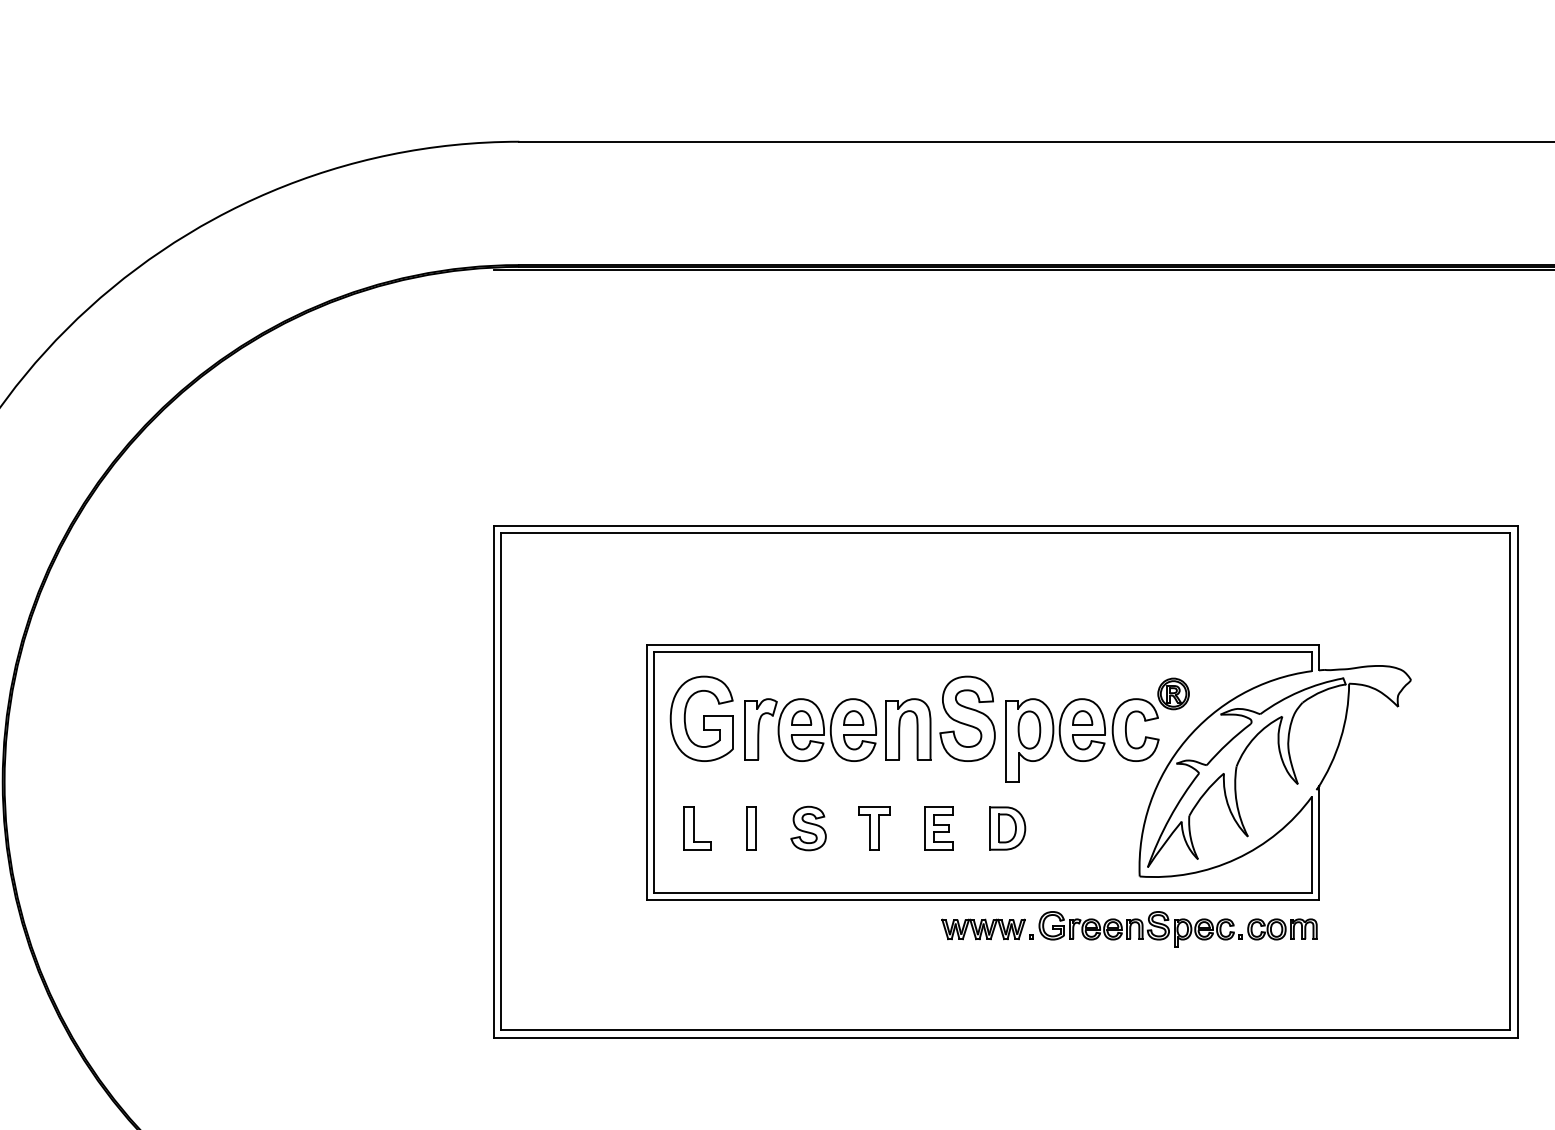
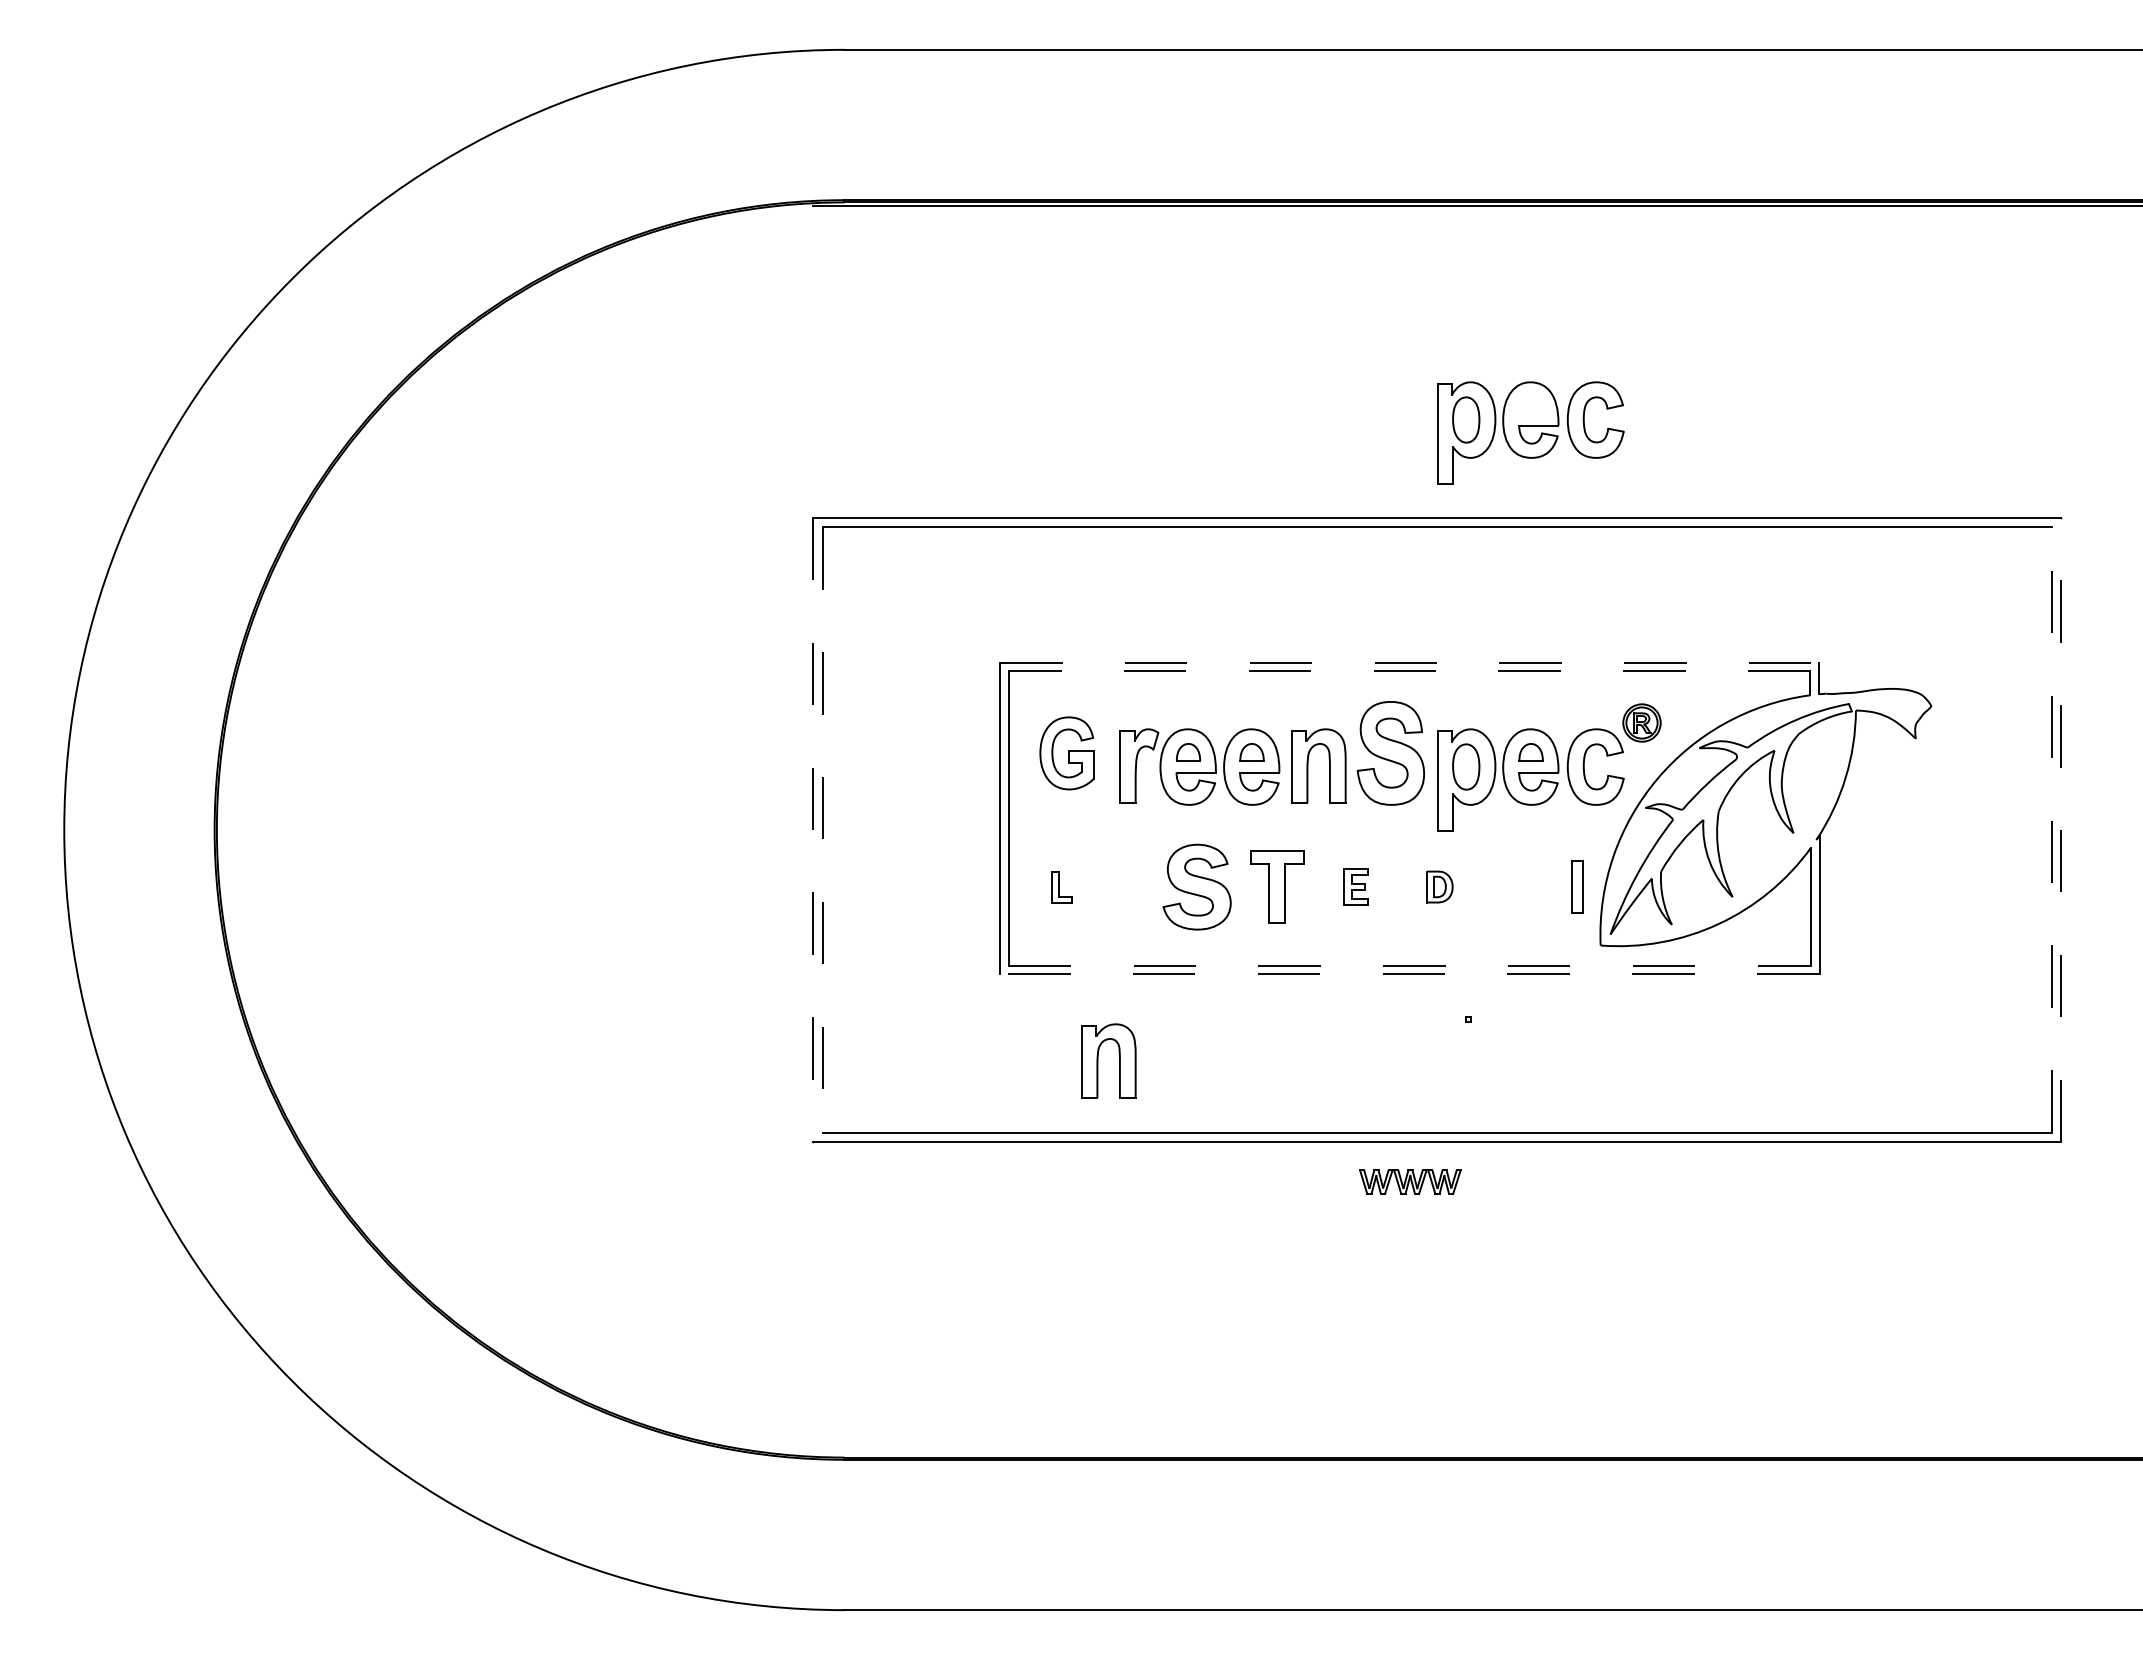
part: (1082, 455) -> (1530, 432), added
line: (982, 644) -> (1409, 662), solid -> dashed
line: (982, 651) -> (1409, 671), solid -> dashed
part: (701, 718) -> (1066, 753), size x0.7
line: (501, 781) -> (822, 829), solid -> dashed
line: (1510, 781) -> (2052, 829), solid -> dashed
line: (1517, 781) -> (2061, 829), solid -> dashed
line: (493, 782) -> (813, 830), solid -> dashed
part: (697, 828) -> (1061, 886), size x0.6
part: (751, 828) -> (1577, 886), moved
part: (808, 828) -> (1196, 886), size x1.6
part: (873, 828) -> (1276, 886), size x1.4
part: (938, 828) -> (1355, 886), size x0.7
part: (1007, 828) -> (1439, 886), size x0.6
line: (983, 892) -> (1410, 965), solid -> dashed
line: (982, 900) -> (1409, 974), solid -> dashed
part: (983, 928) -> (1410, 1181), moved
part: (1178, 928) -> (1647, 1009), removed
part: (727, 970) -> (1098, 1060), added

